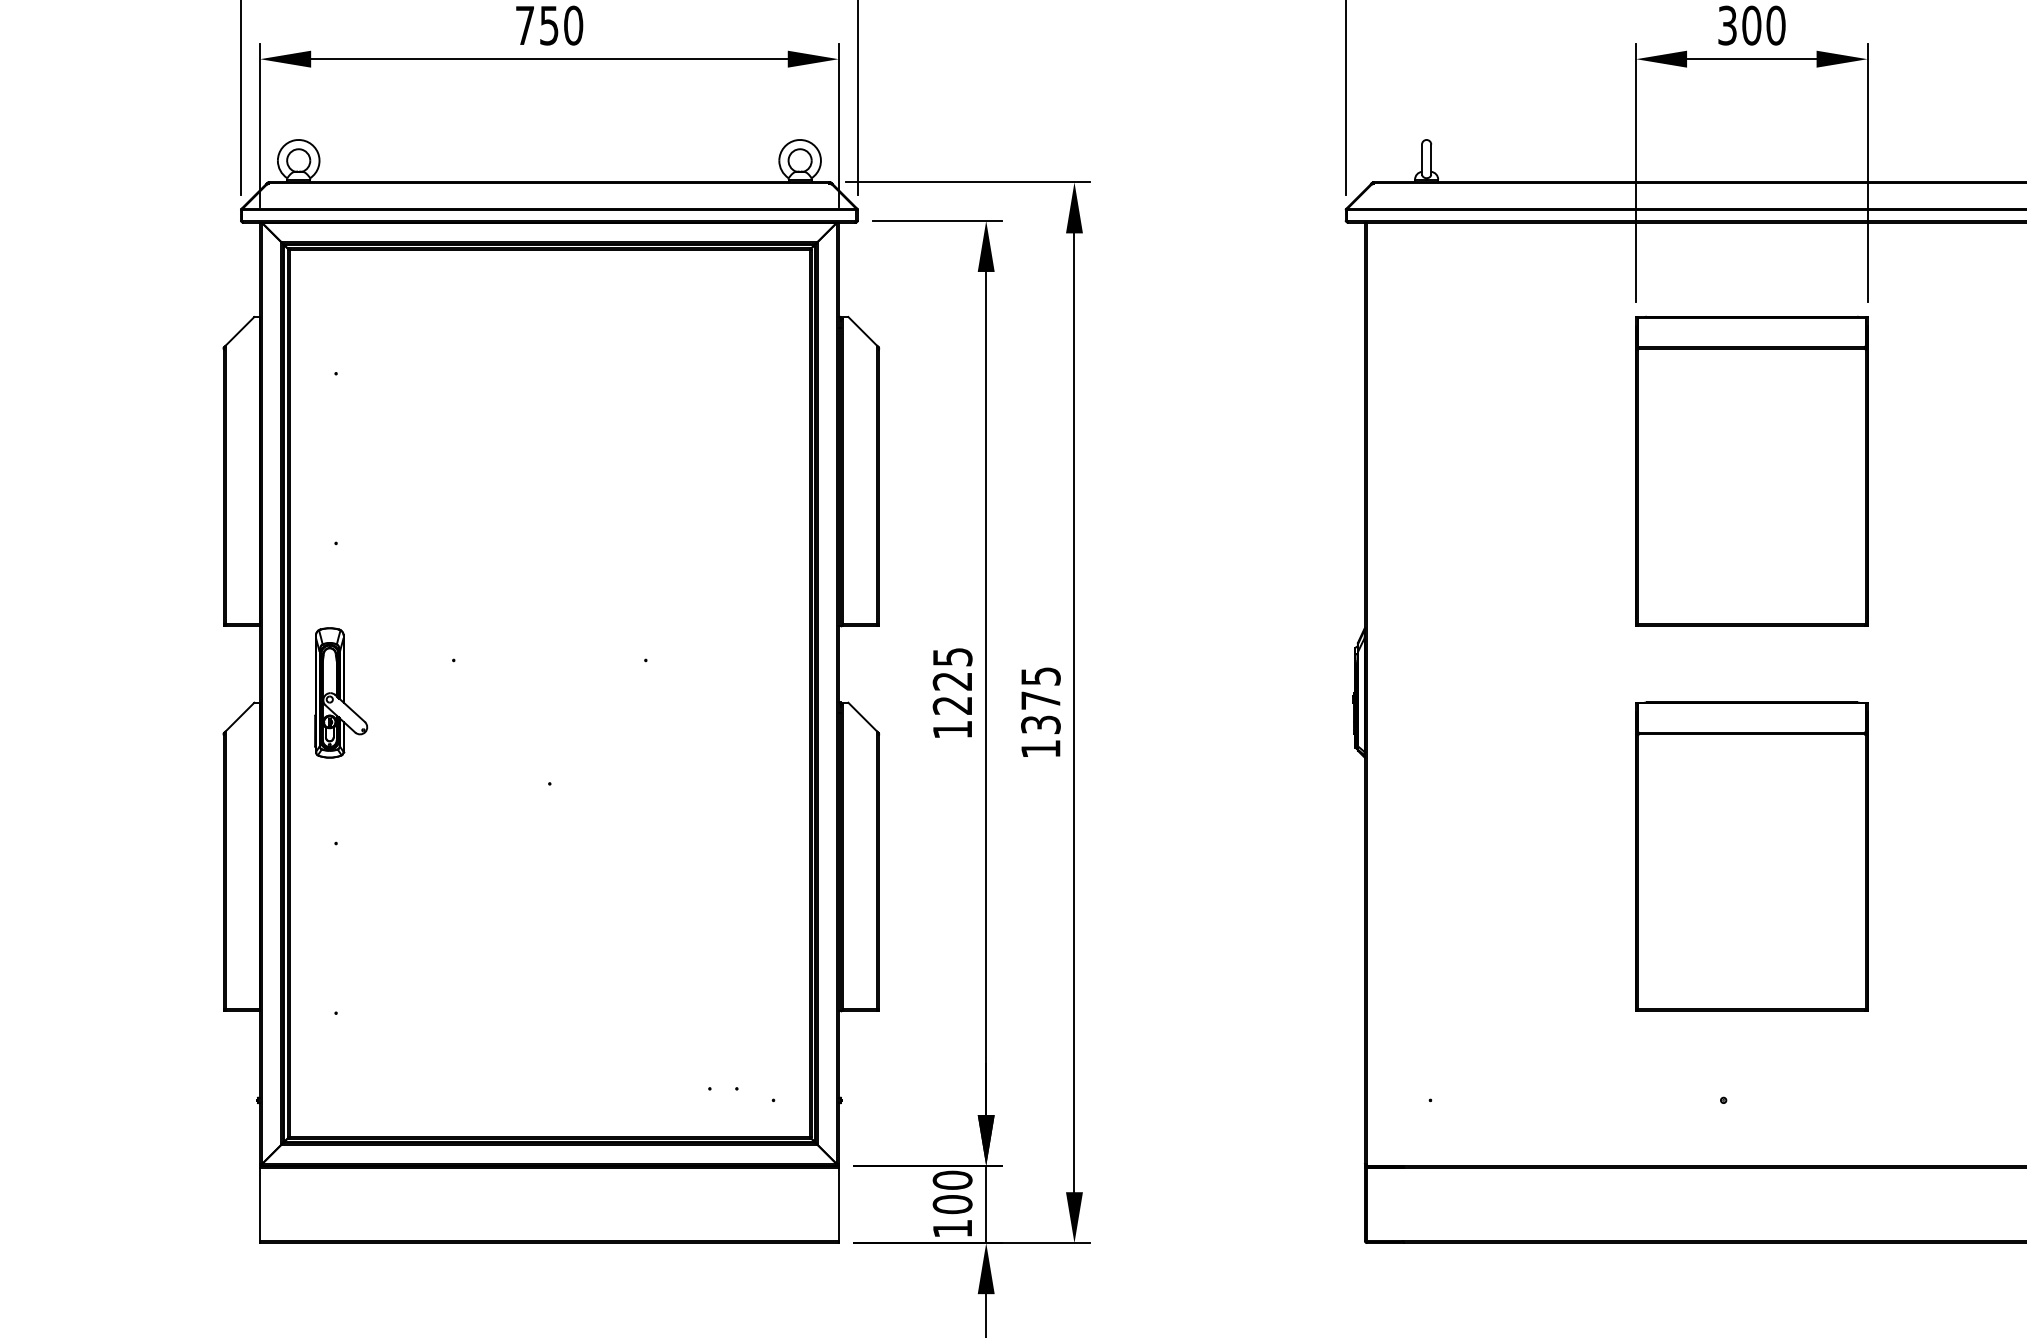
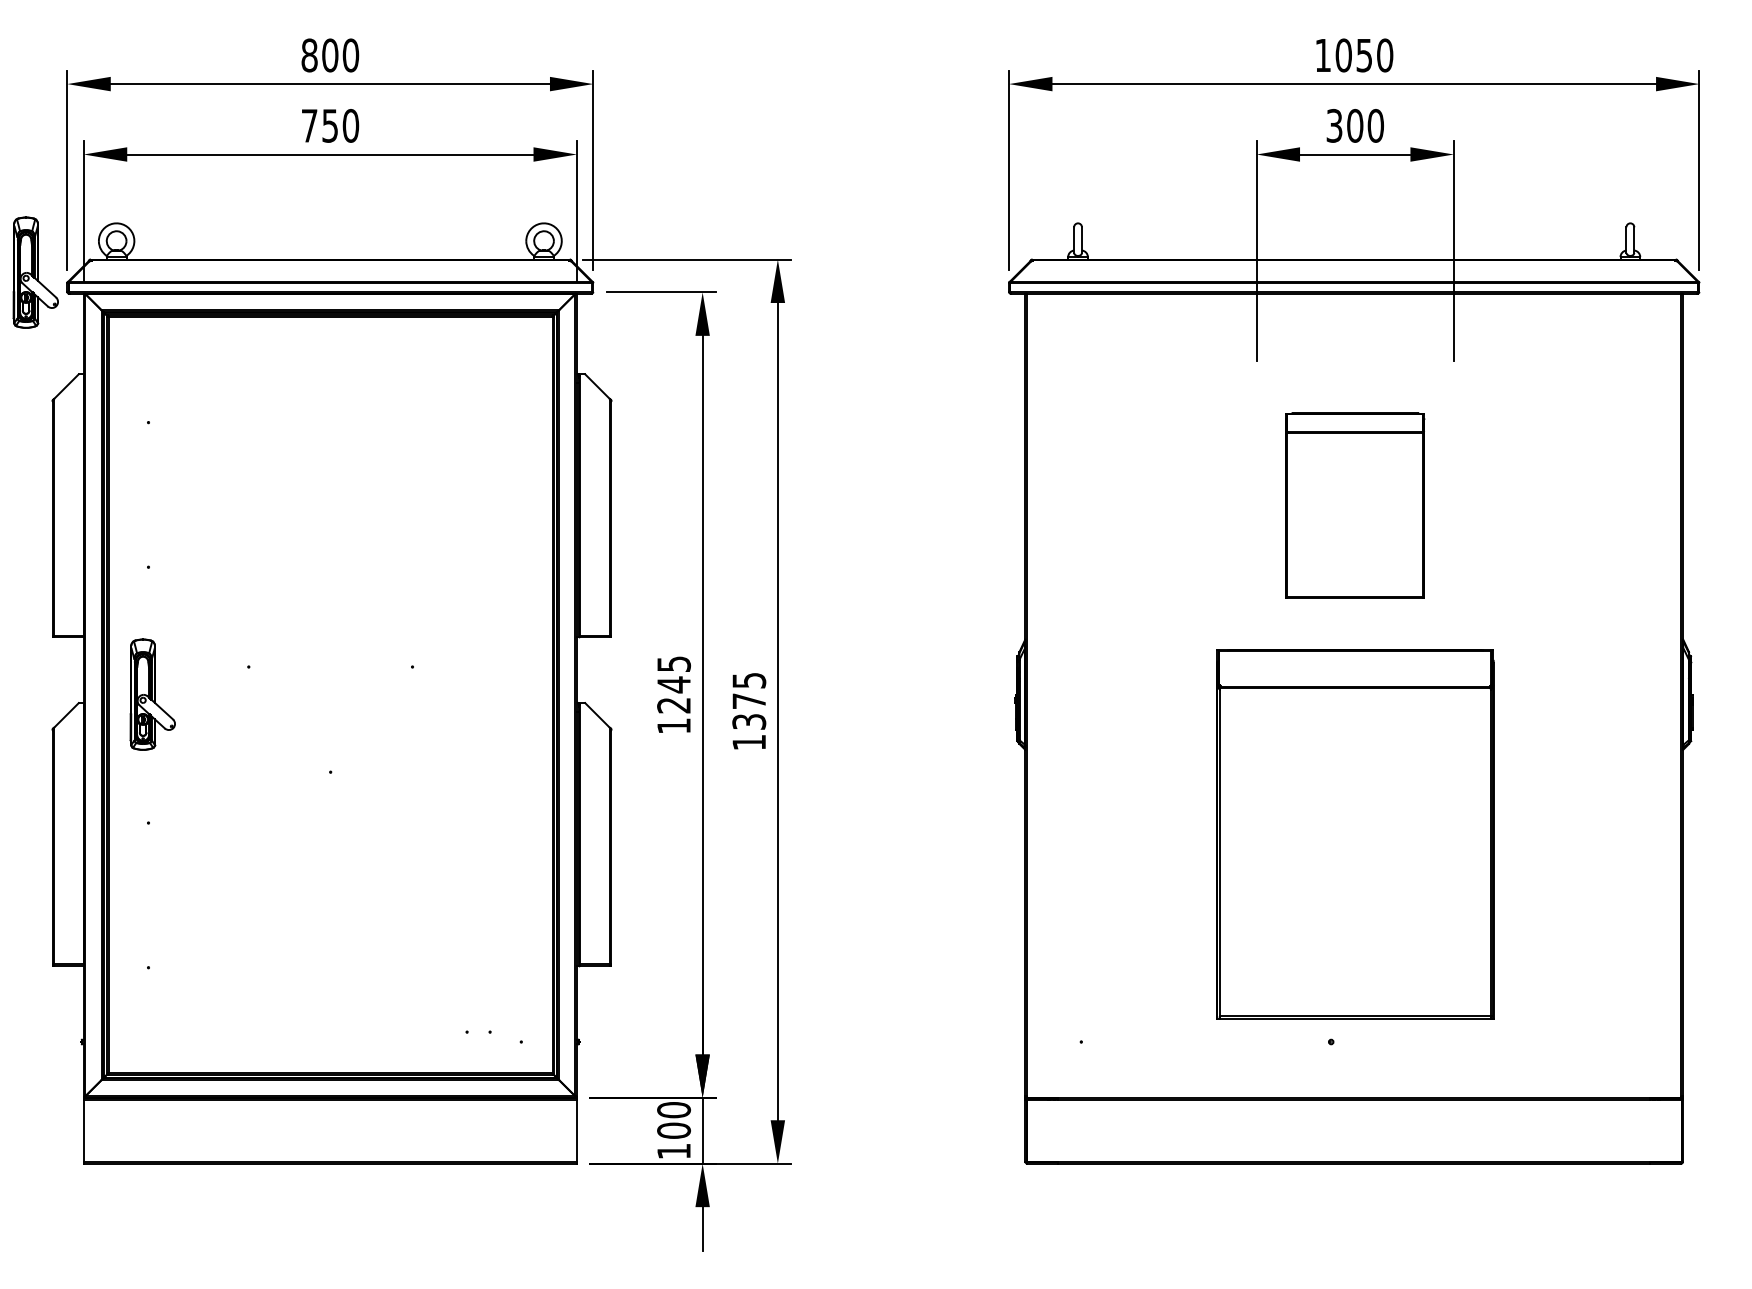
part: (203, 197) -> (35, 272), added
part: (1750, 470) -> (1354, 505), size x0.7
text: (952, 680) -> (673, 684), 1225 -> 1245
part: (1750, 856) -> (1354, 834), size x1.4

